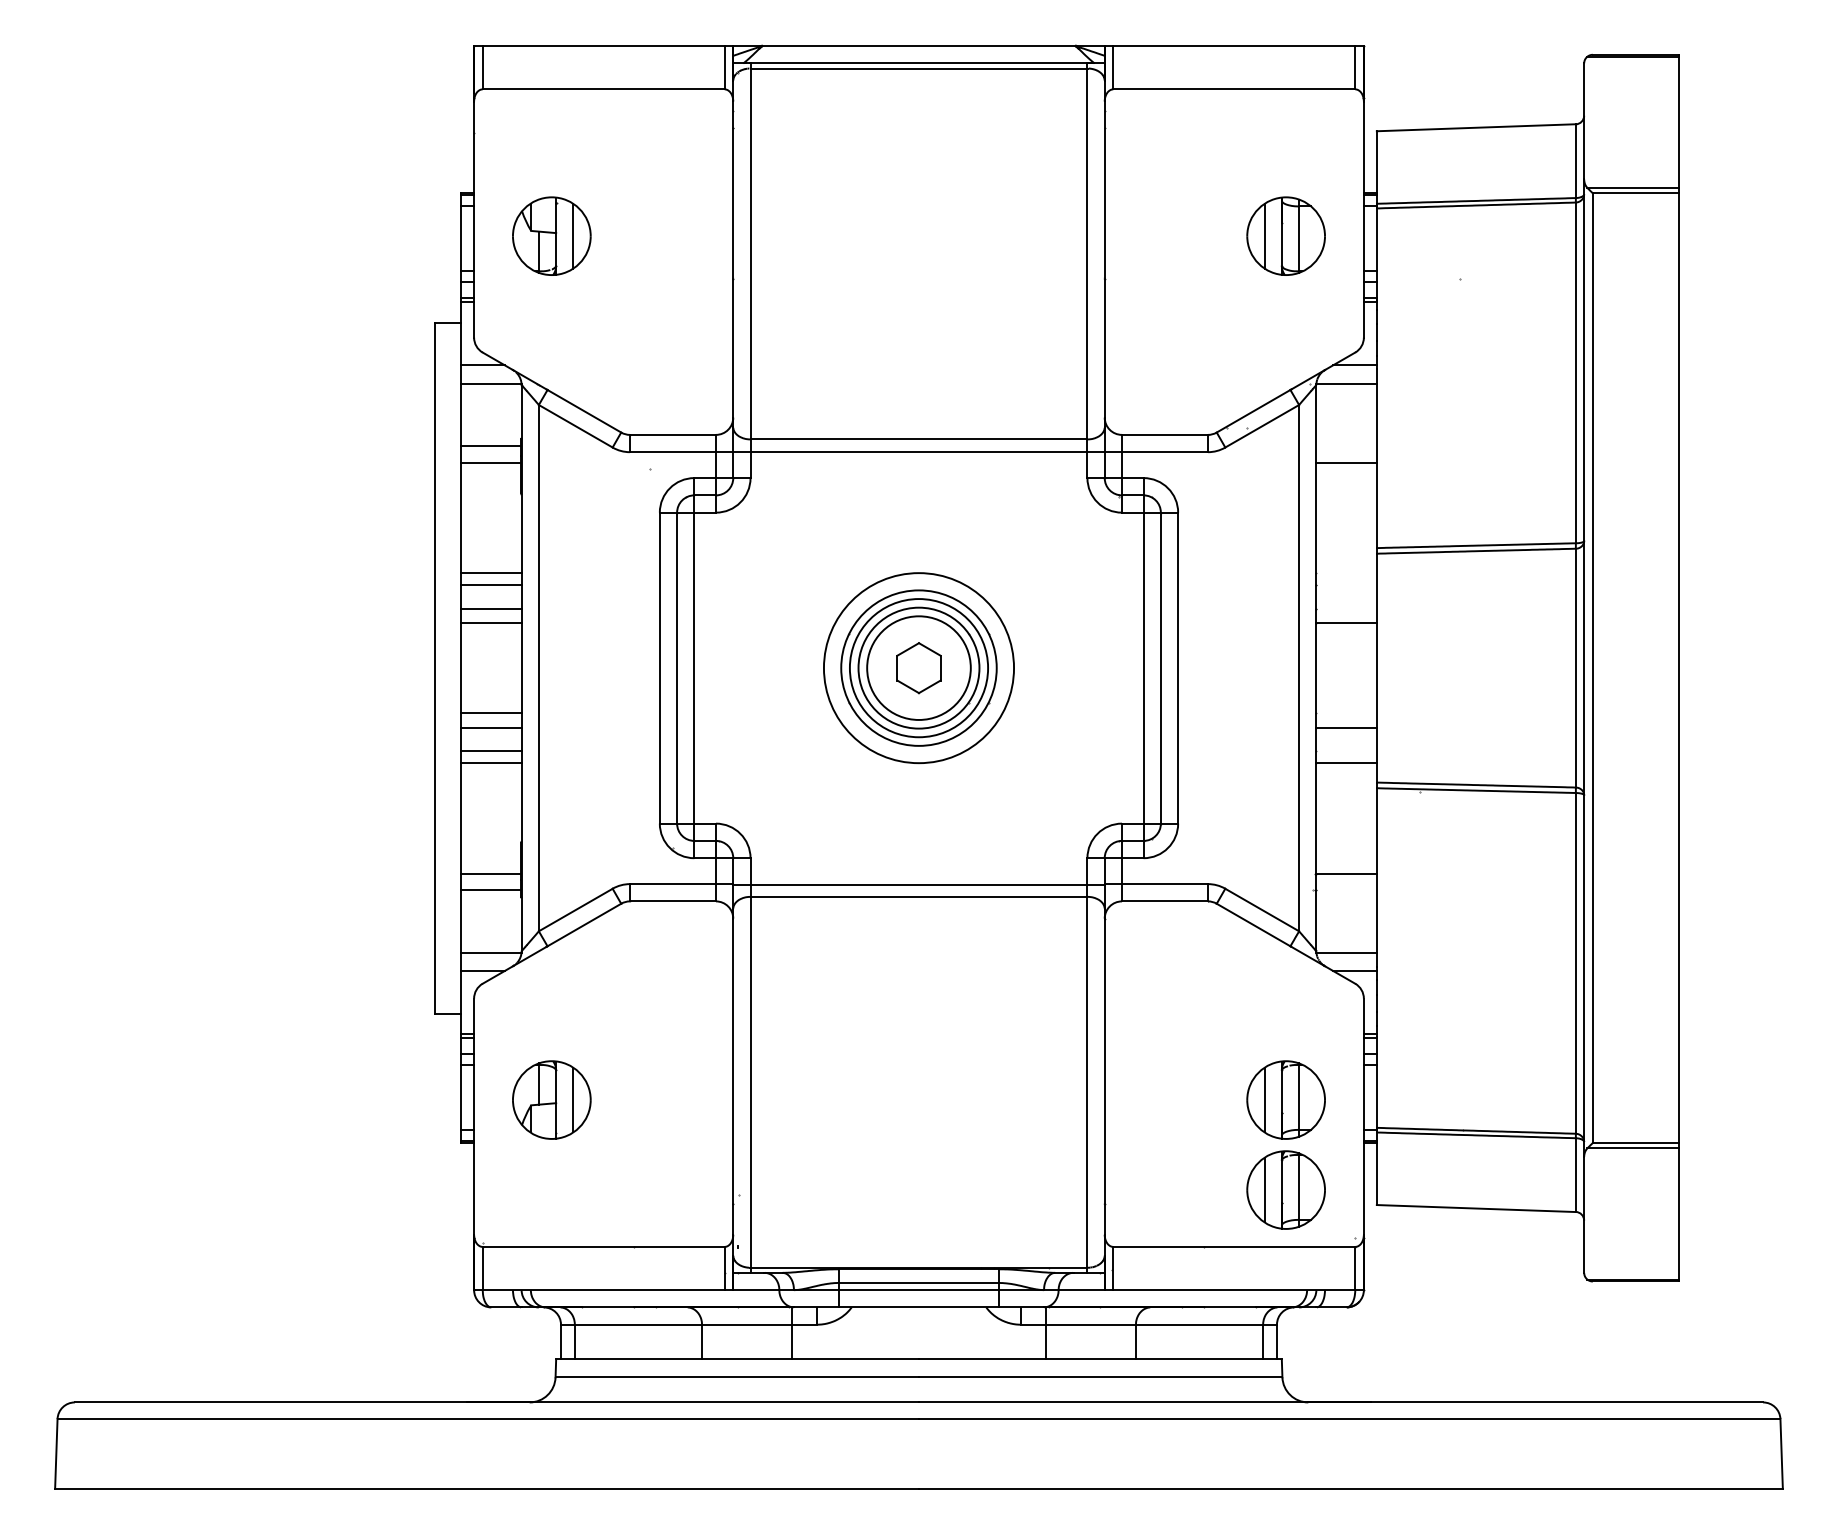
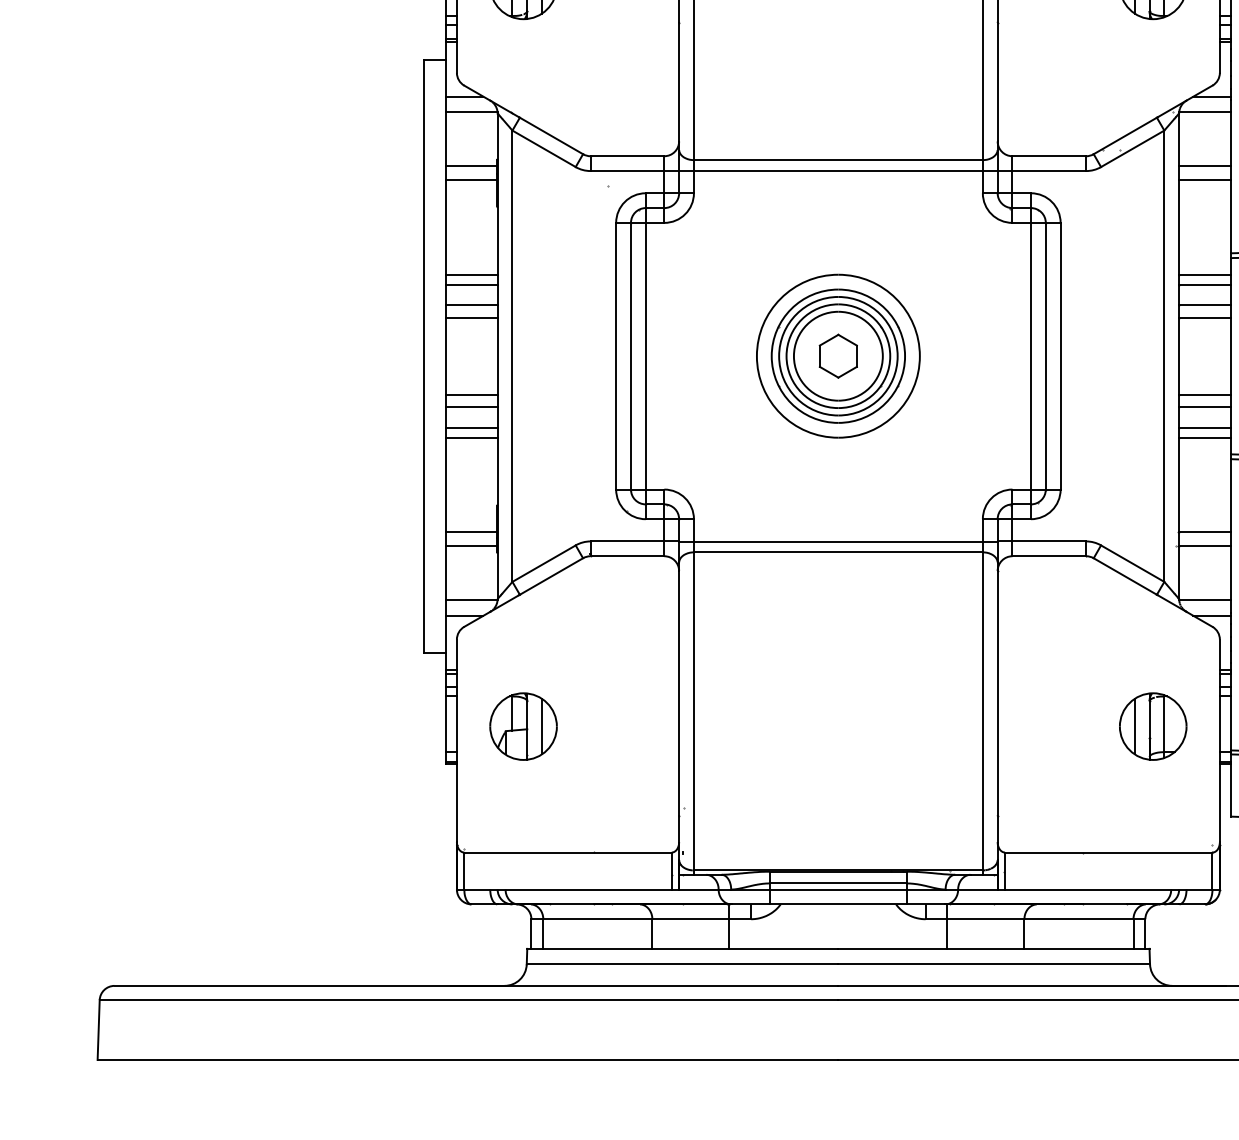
line: (1346, 446) -> (1204, 166), added
line: (1346, 572) -> (1204, 274), added
line: (1346, 584) -> (1204, 284), added
line: (1346, 608) -> (1204, 305), added
line: (1346, 713) -> (1204, 395), added
line: (1346, 751) -> (1204, 427), added
line: (1346, 889) -> (1204, 546), added
part: (1285, 1189) -> (1152, 803), removed

